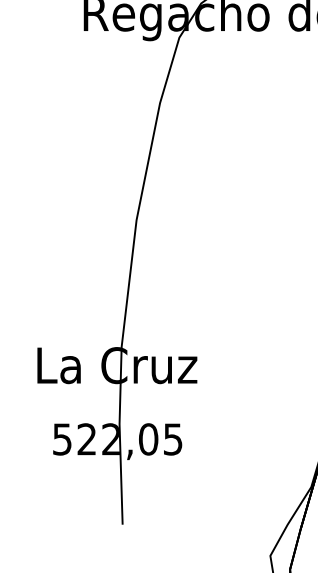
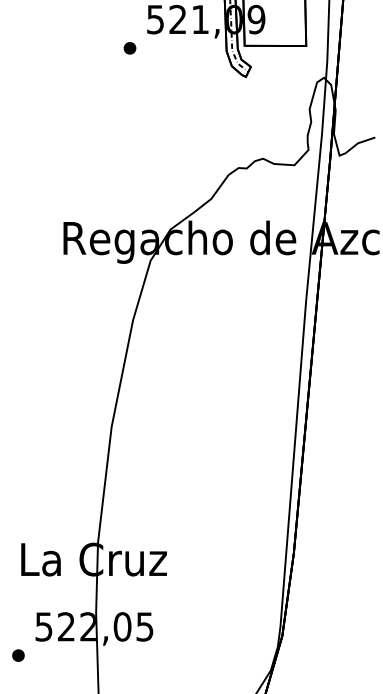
part: (34, 470) -> (18, 655), added

